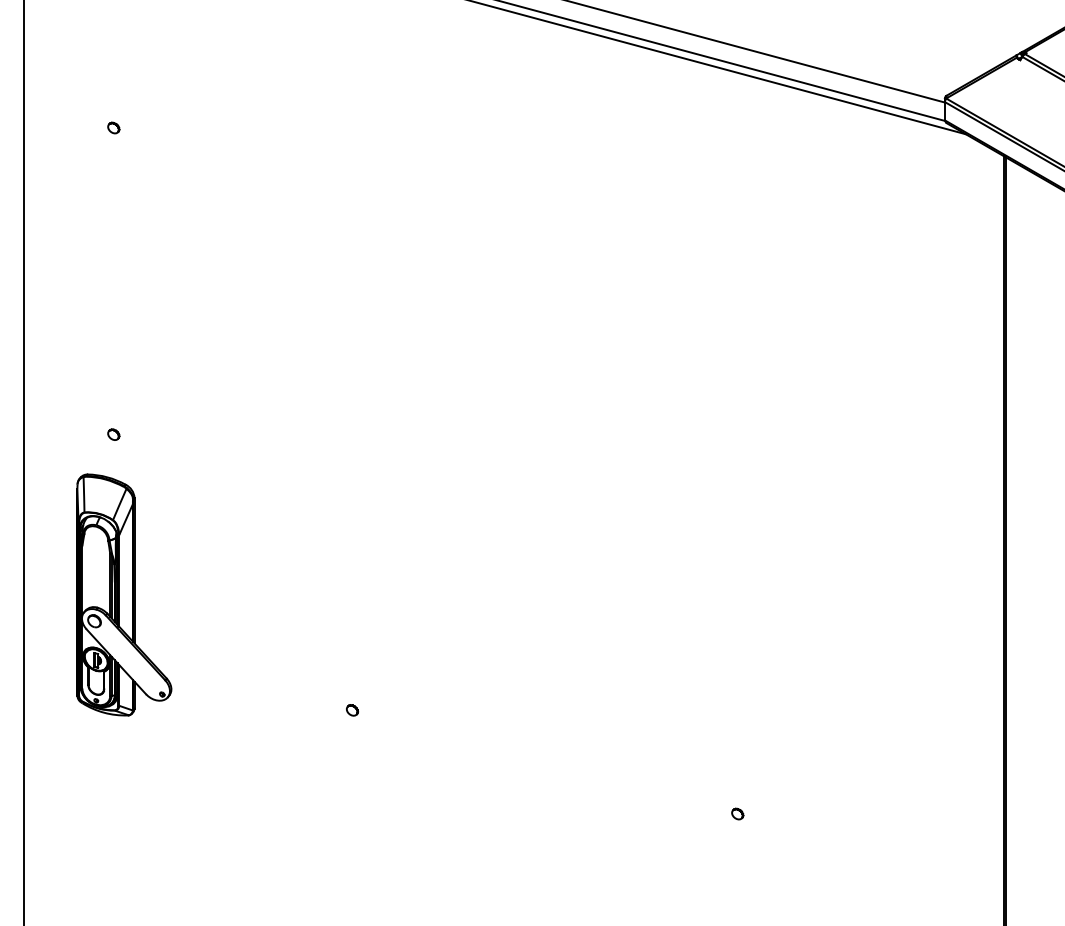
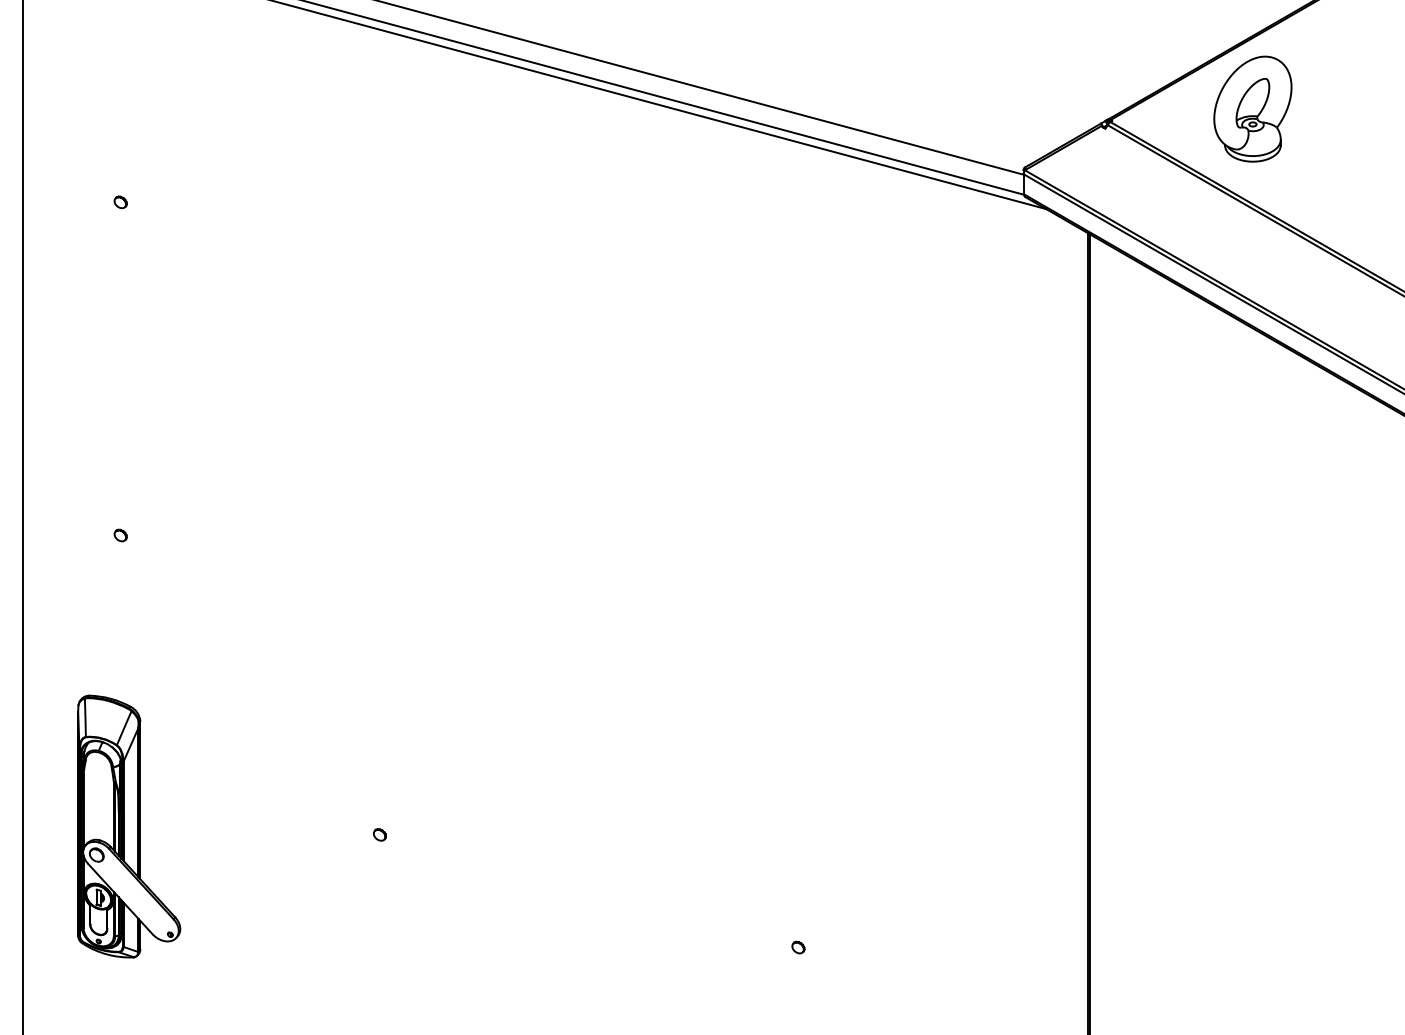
part: (124, 594) -> (129, 826), moved

